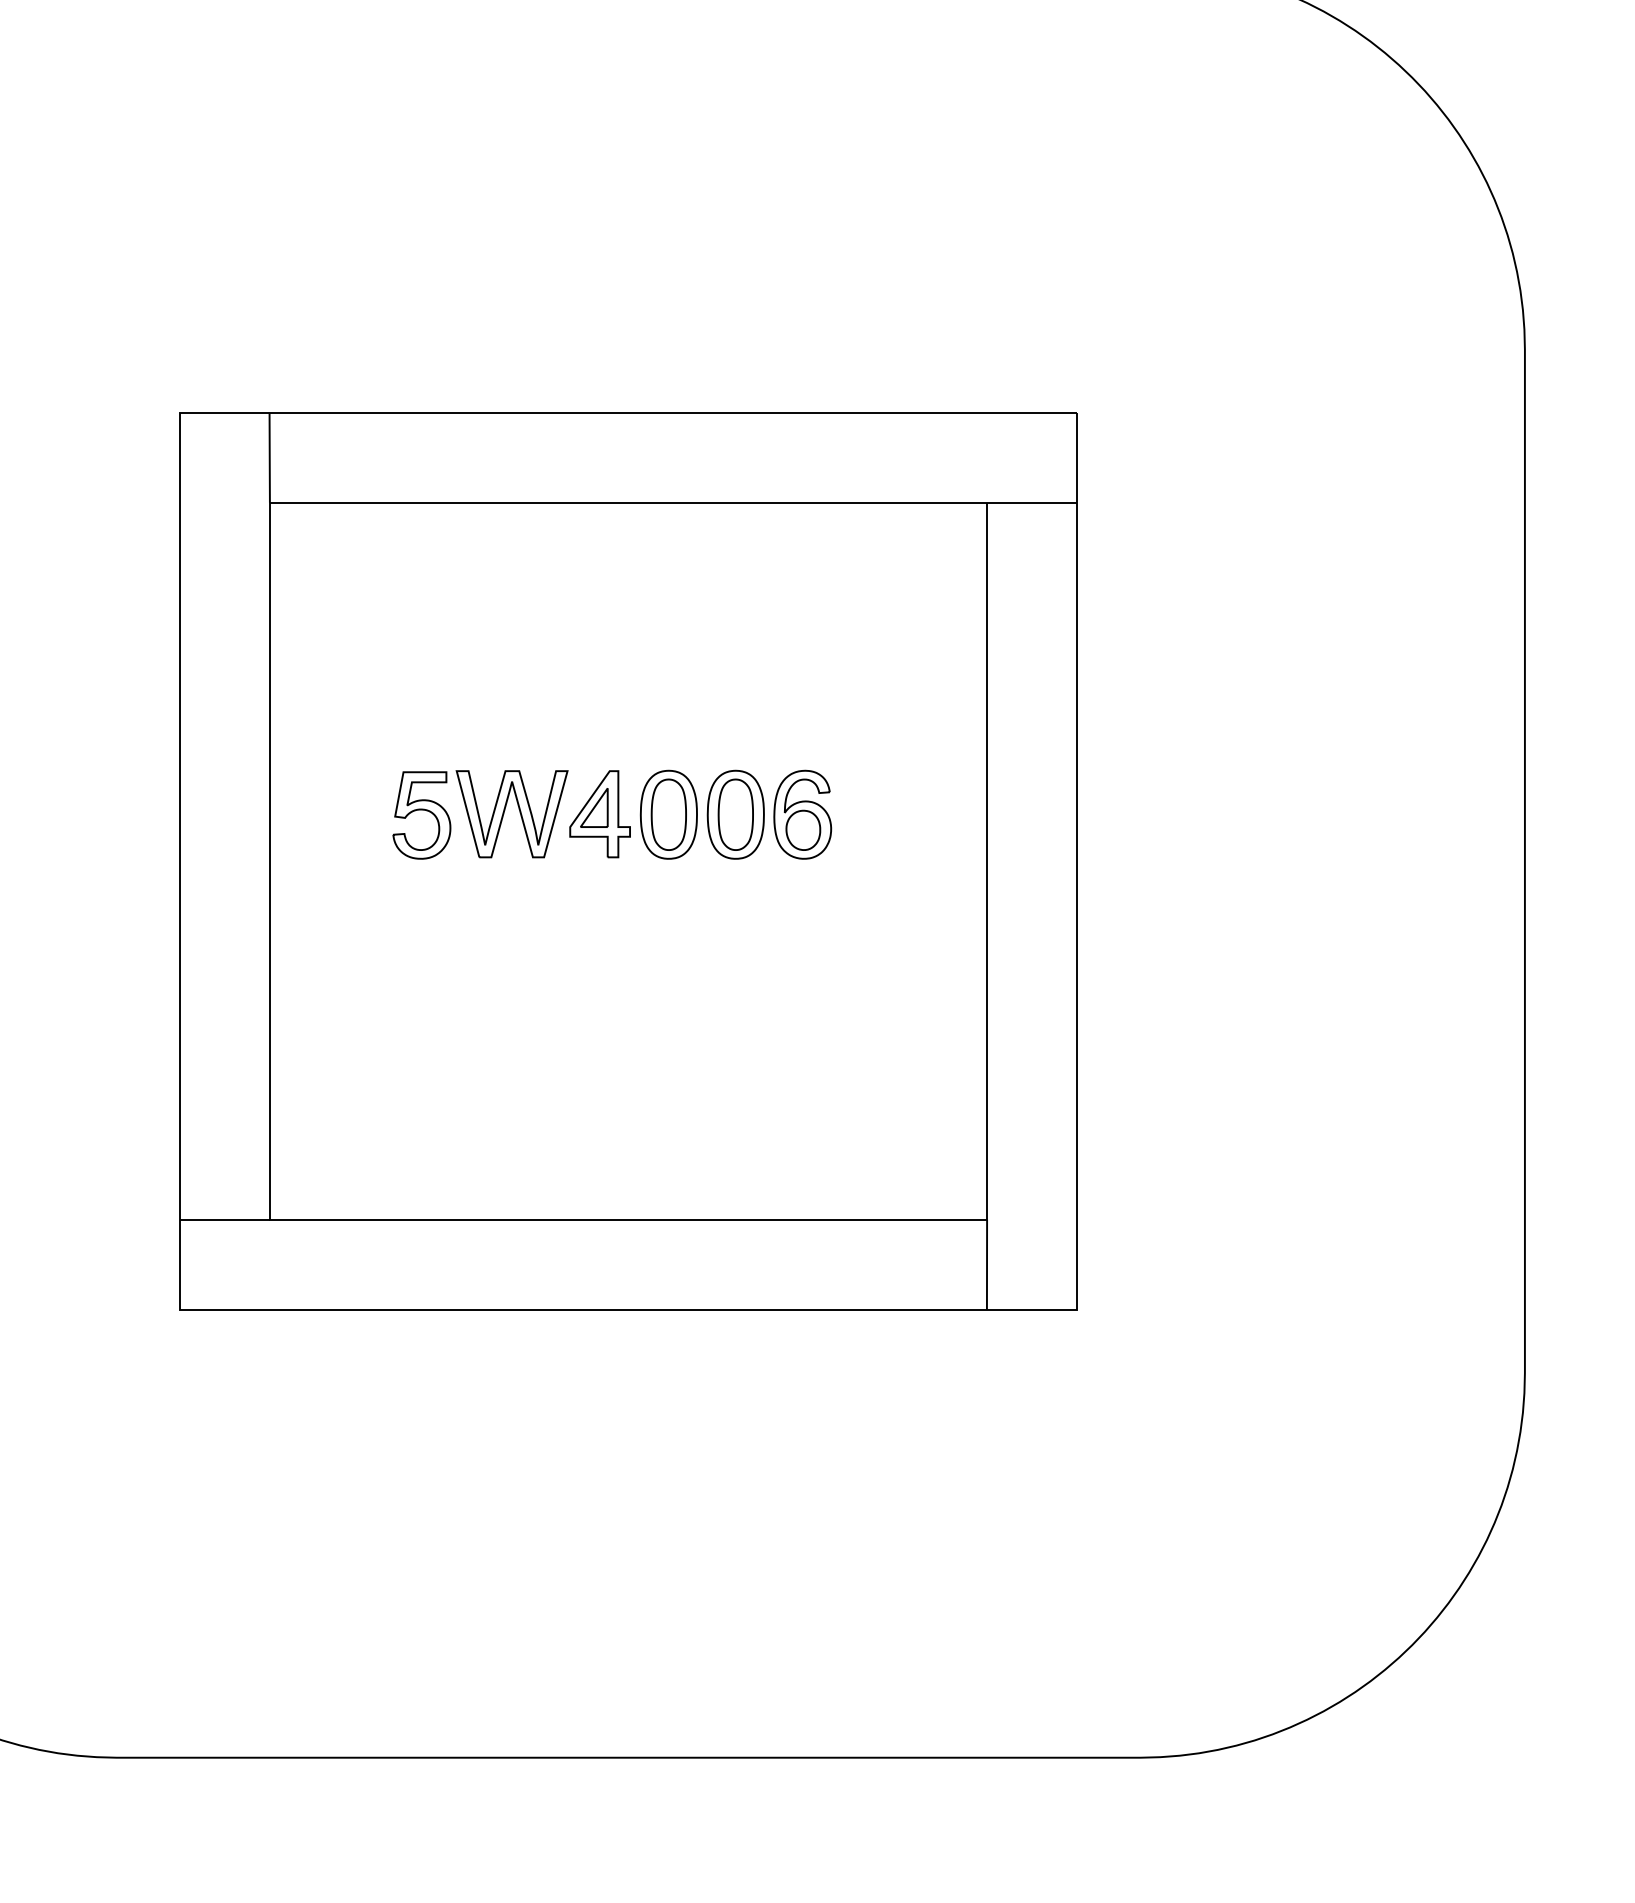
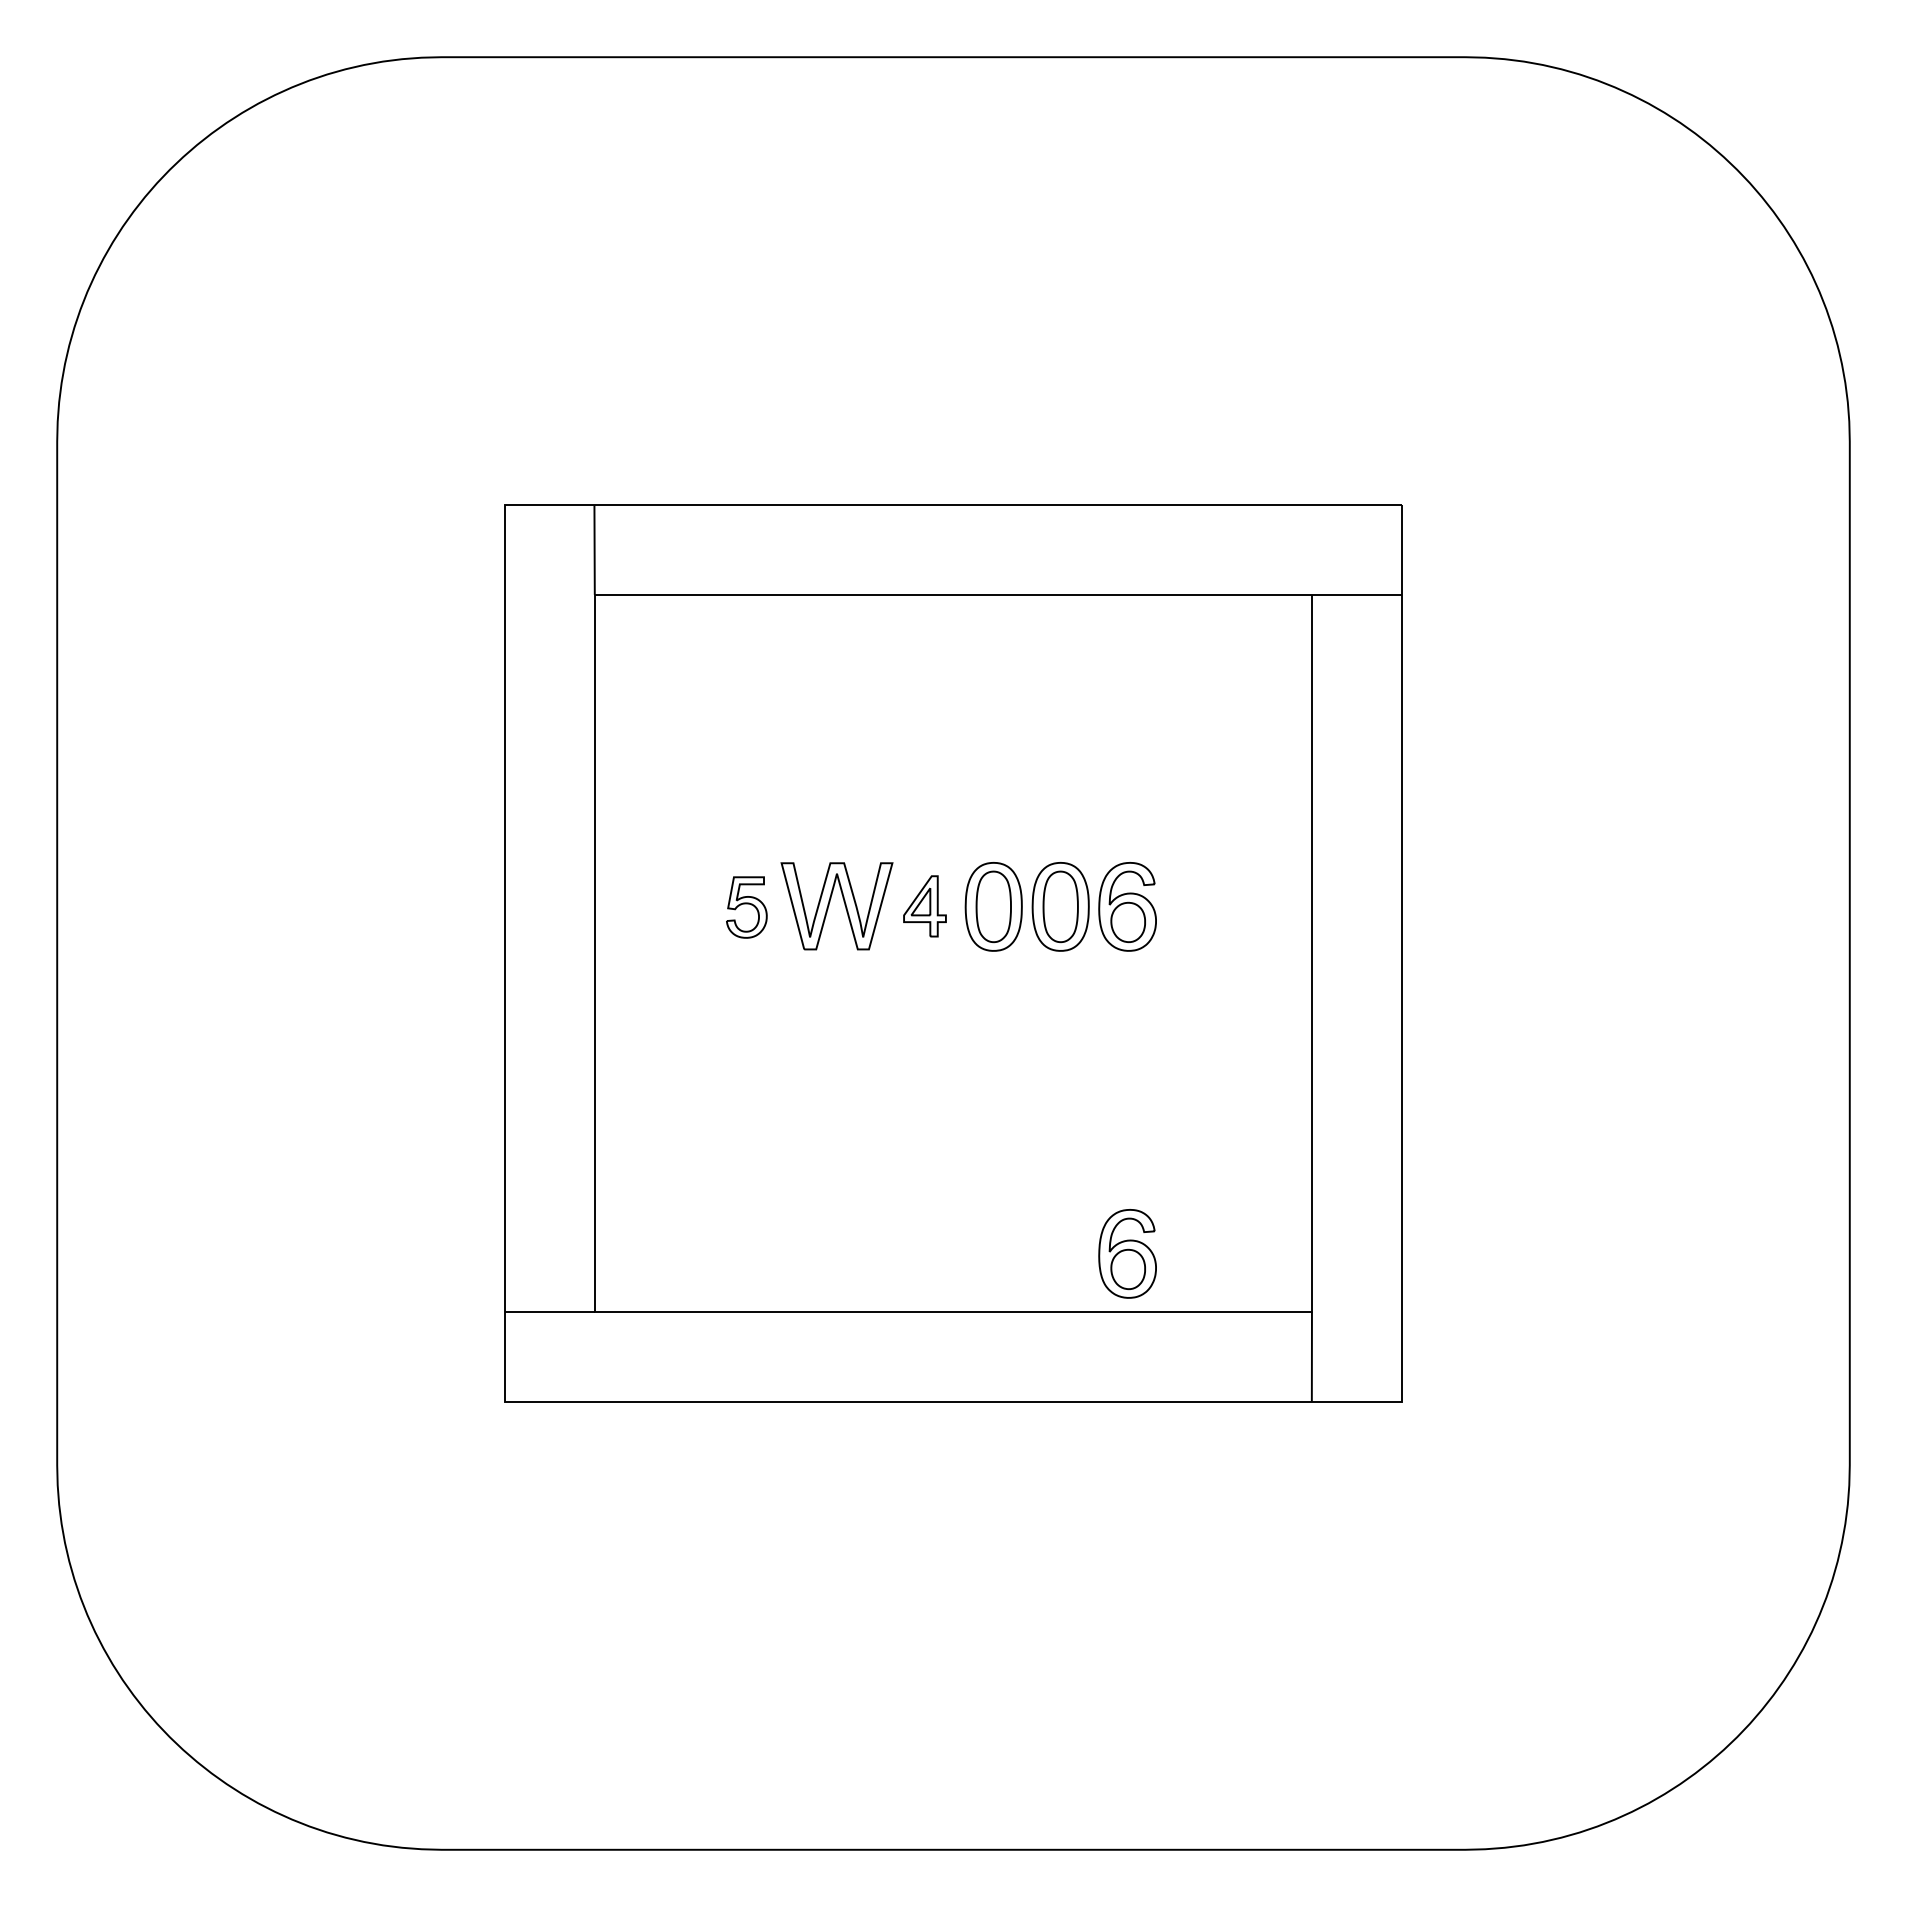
part: (599, 814) -> (924, 906), size x0.7
part: (421, 815) -> (746, 907), size x0.7
part: (802, 1161) -> (1127, 1253), added

